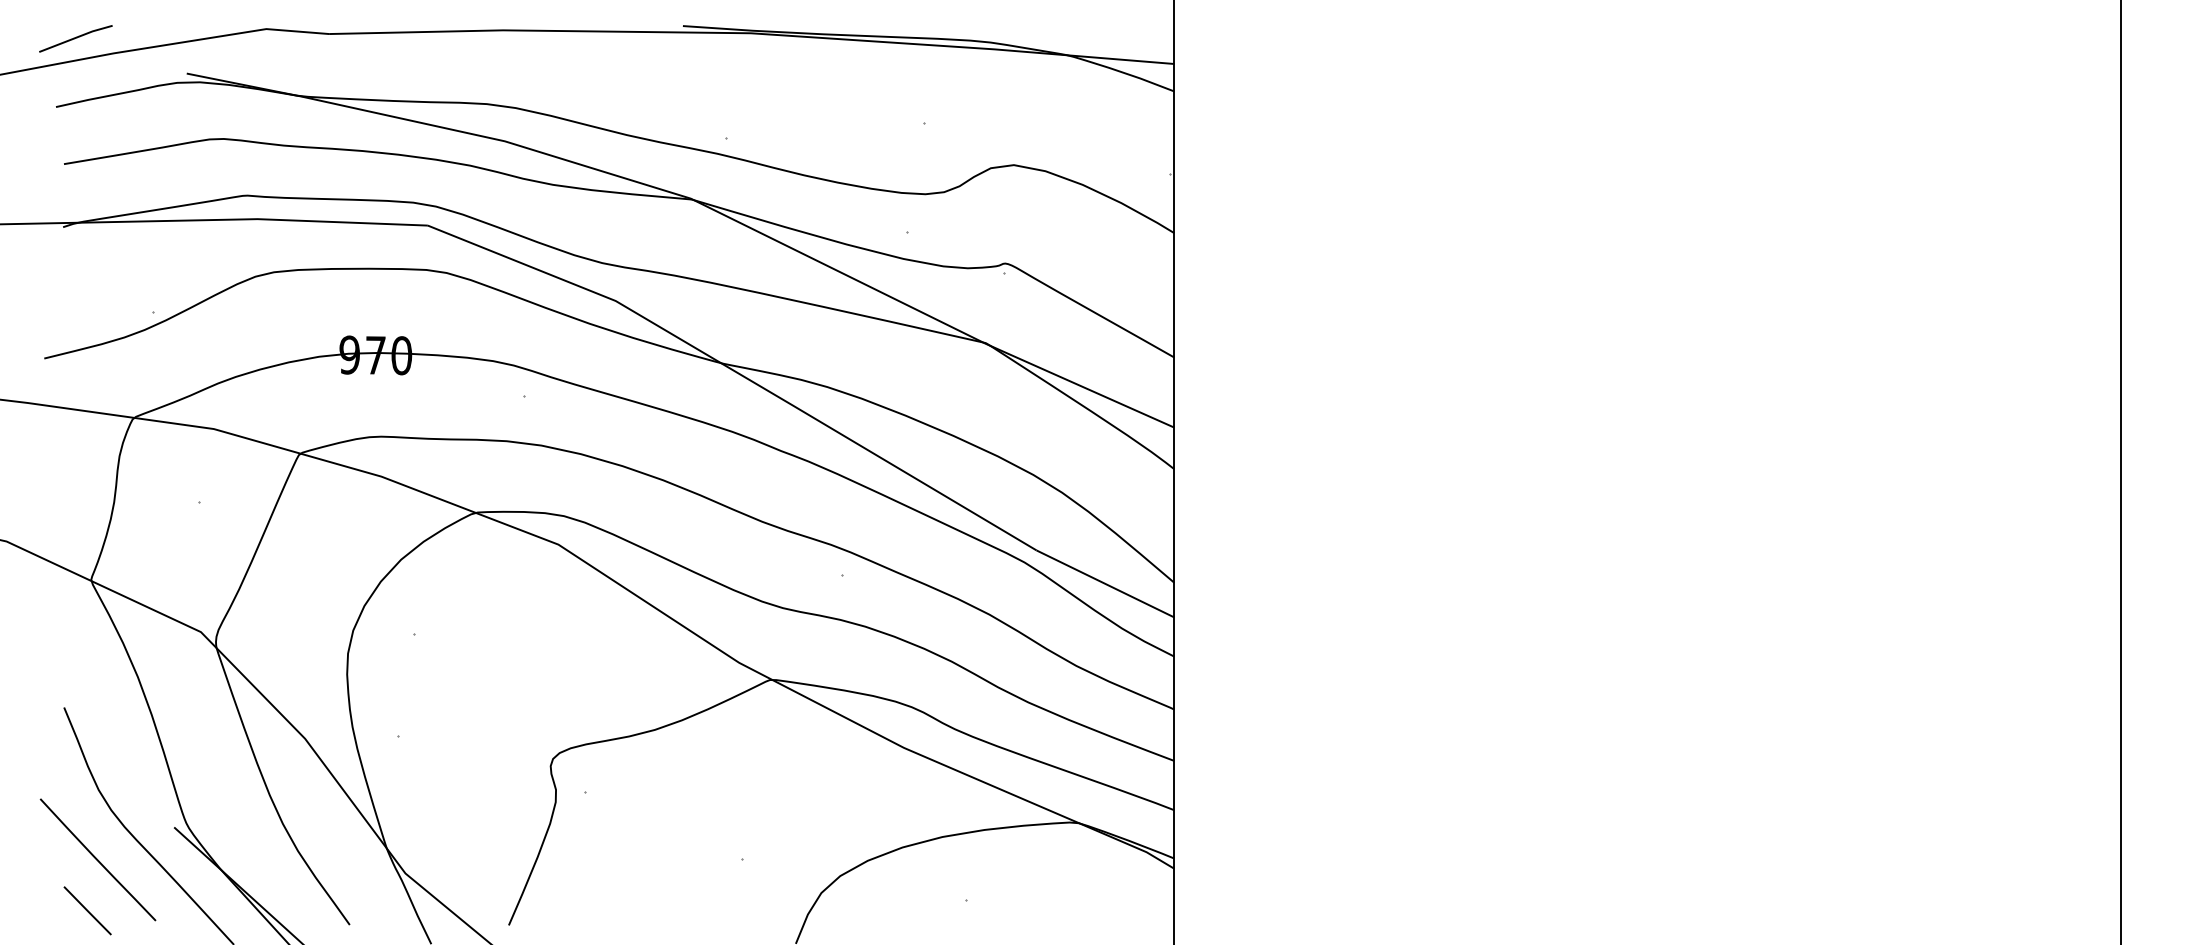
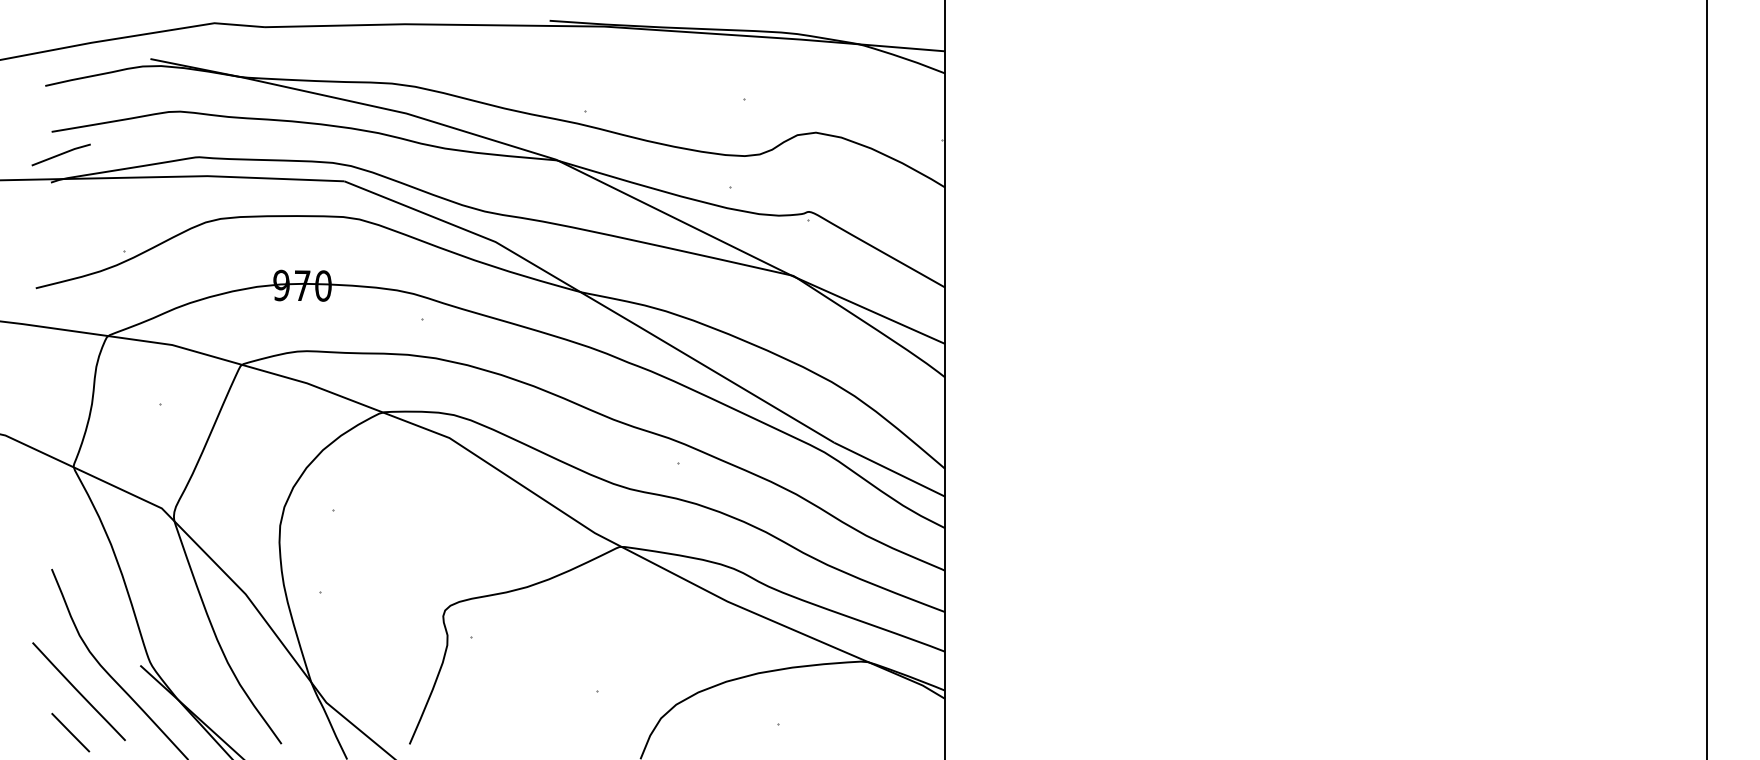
line: (75, 38) -> (60, 154), moved

